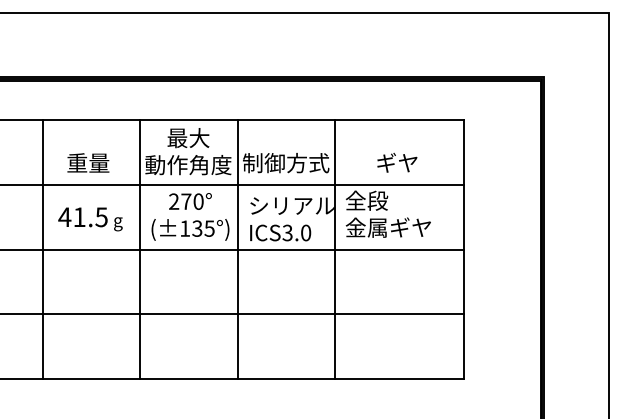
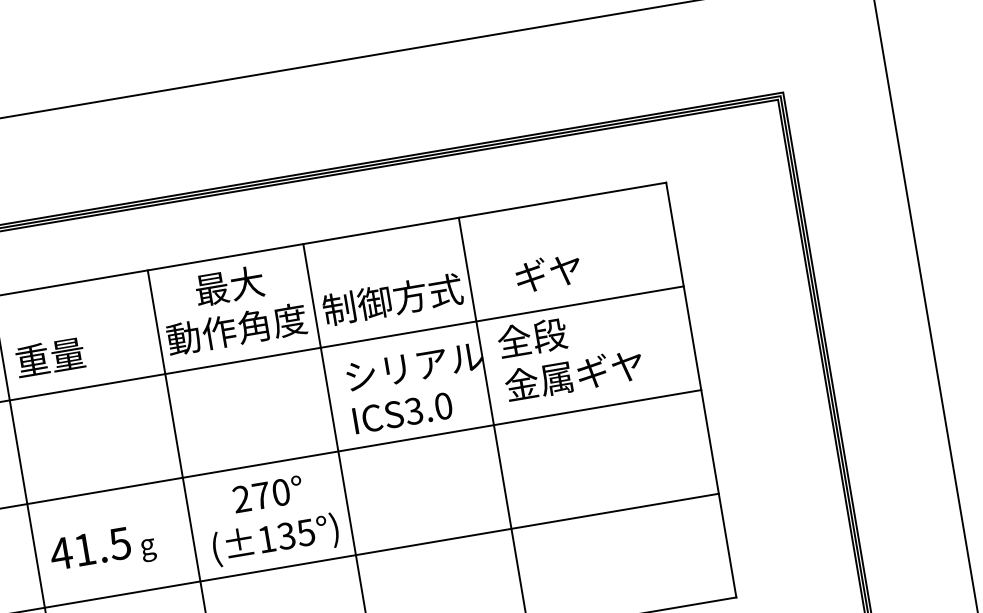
text: (88, 162) -> (50, 356), moved
text: (397, 162) -> (548, 272), moved
text: (190, 216) -> (272, 518), moved
text: (90, 219) -> (102, 550), moved

